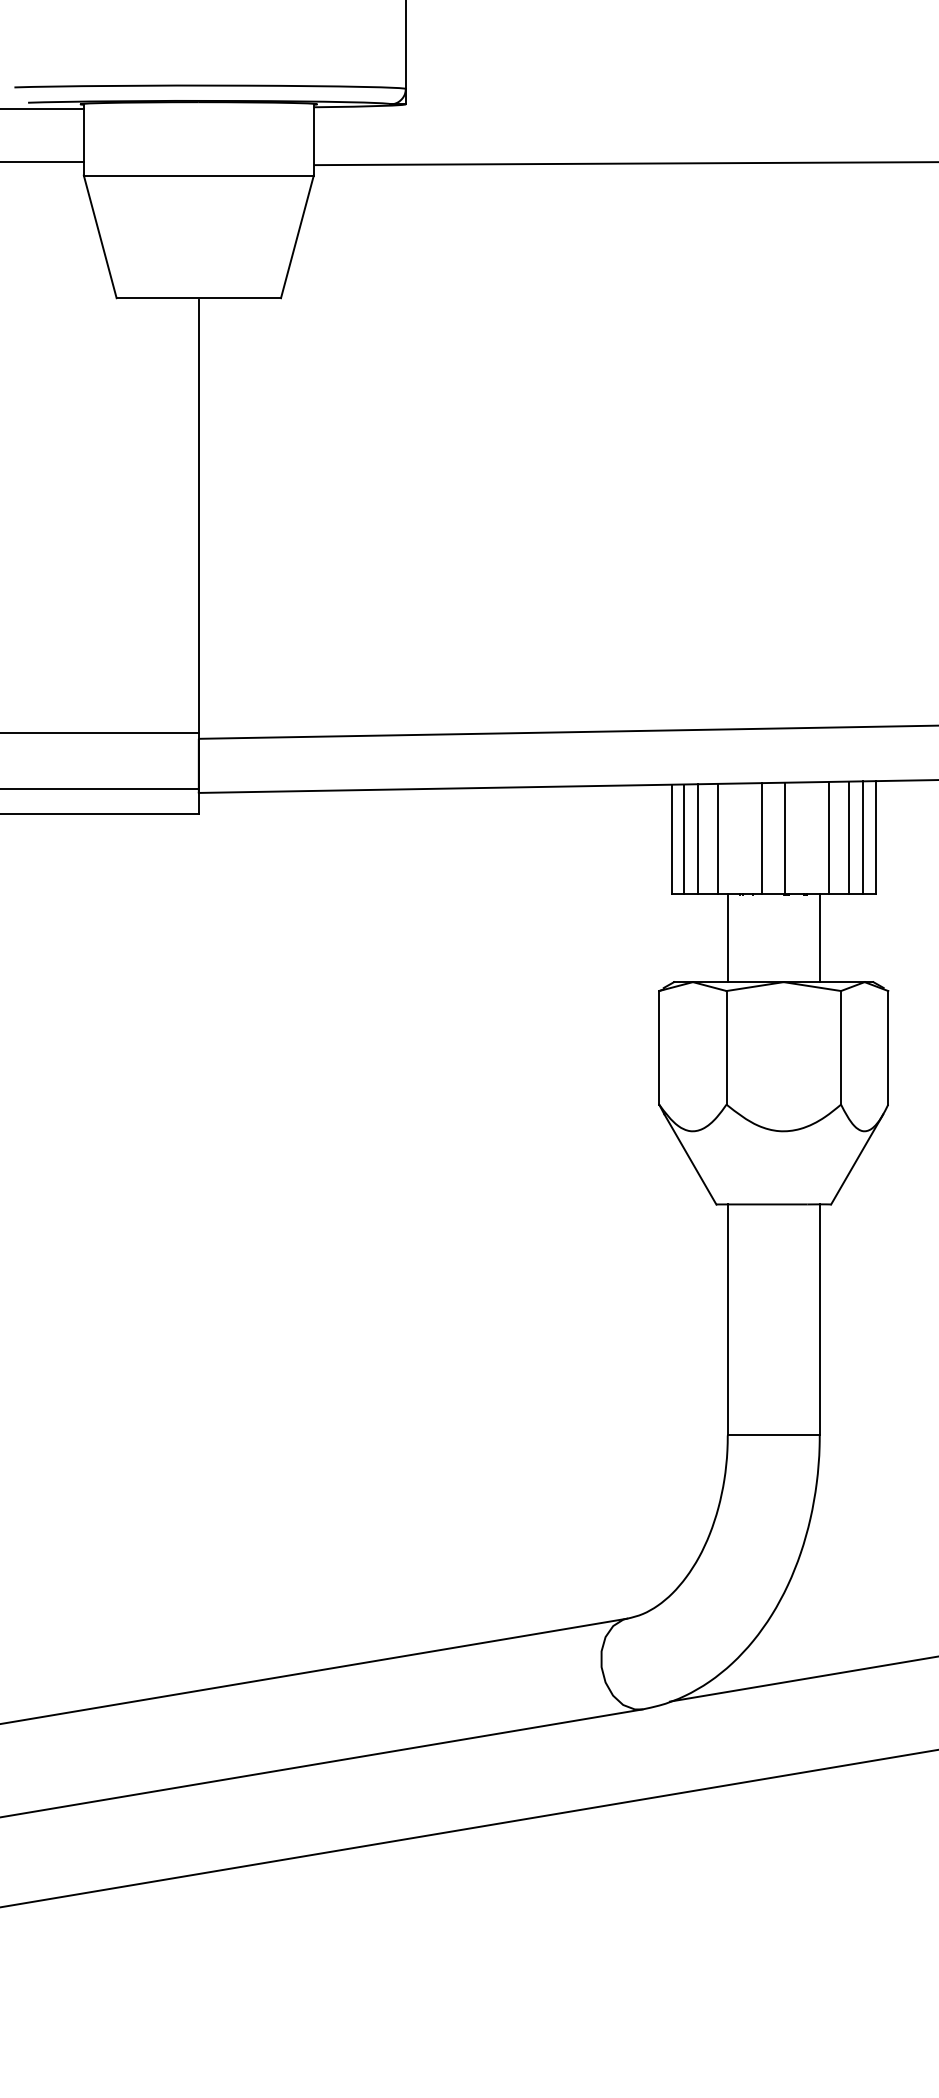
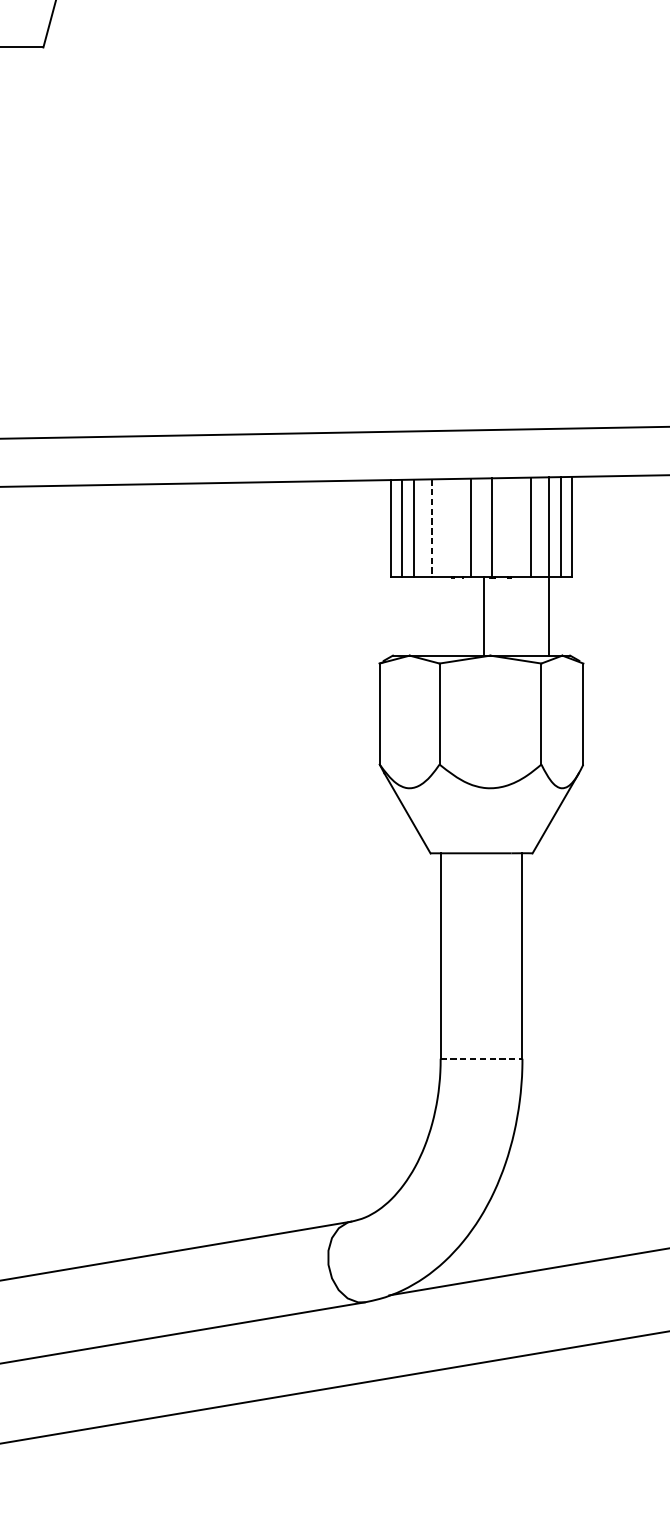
line: (718, 838) -> (432, 527), solid -> dashed
line: (727, 937) -> (484, 615), moved
line: (819, 937) -> (548, 615), moved
line: (773, 1435) -> (481, 1058), solid -> dashed

